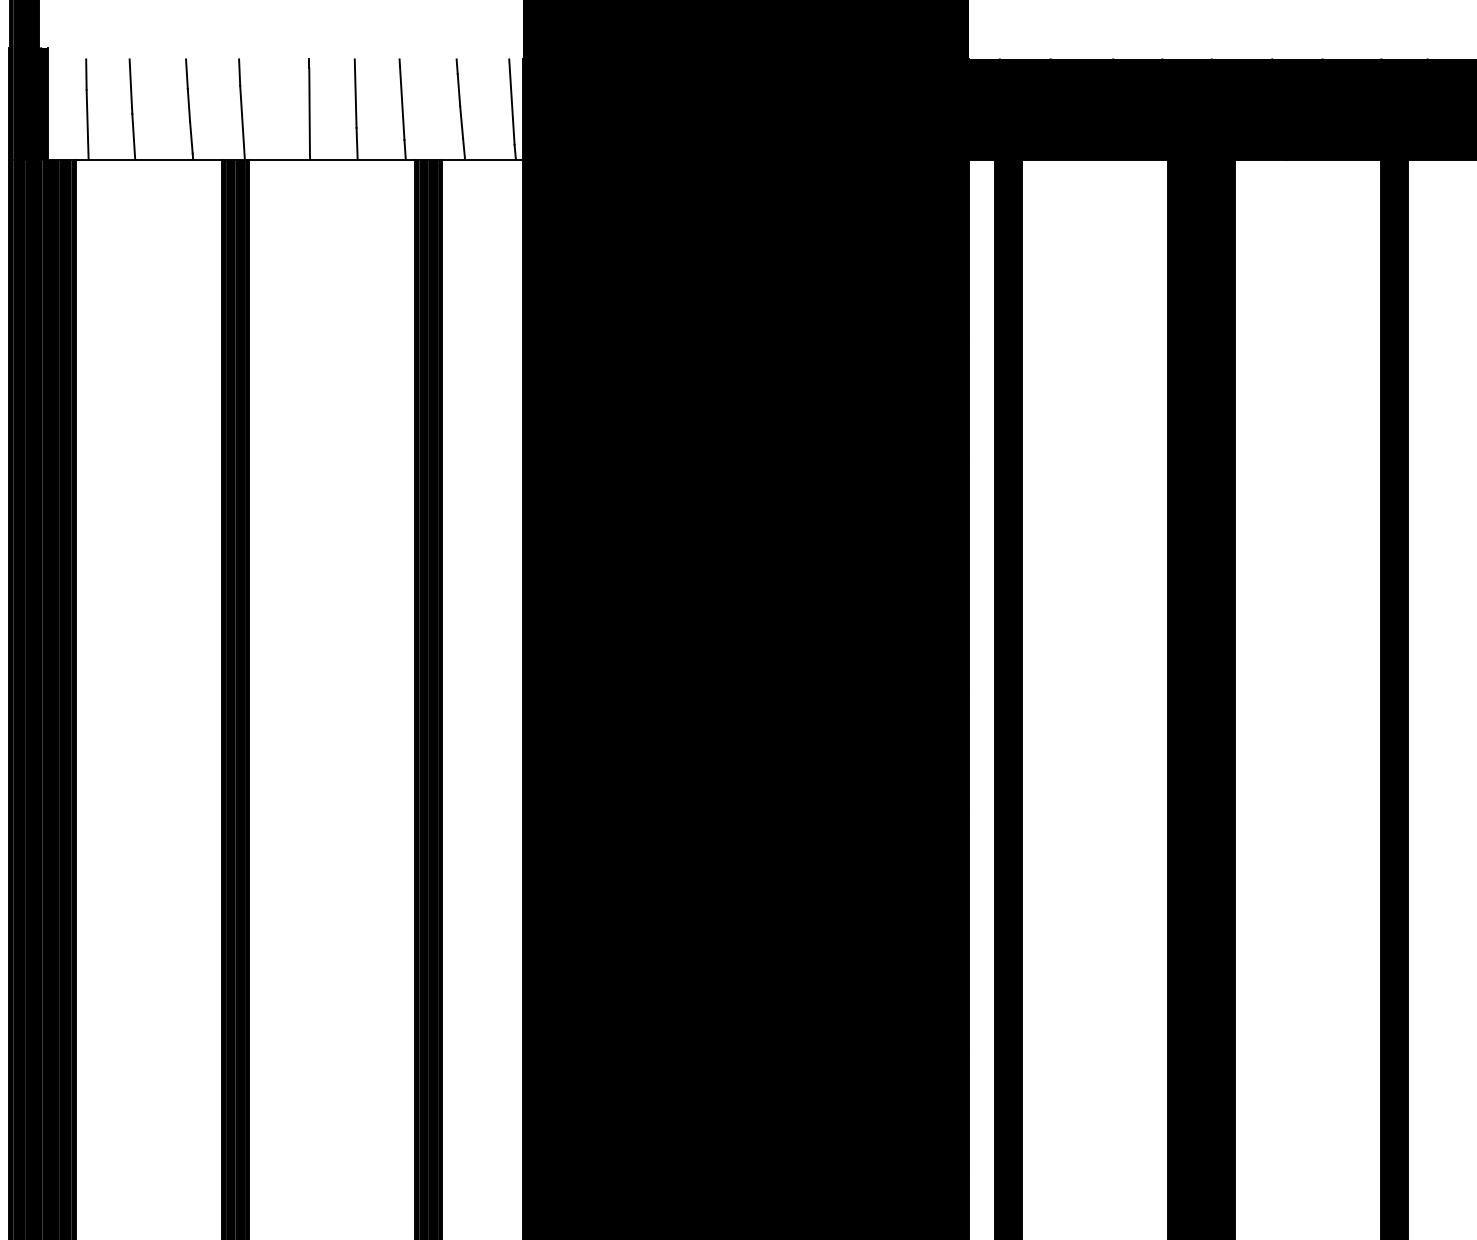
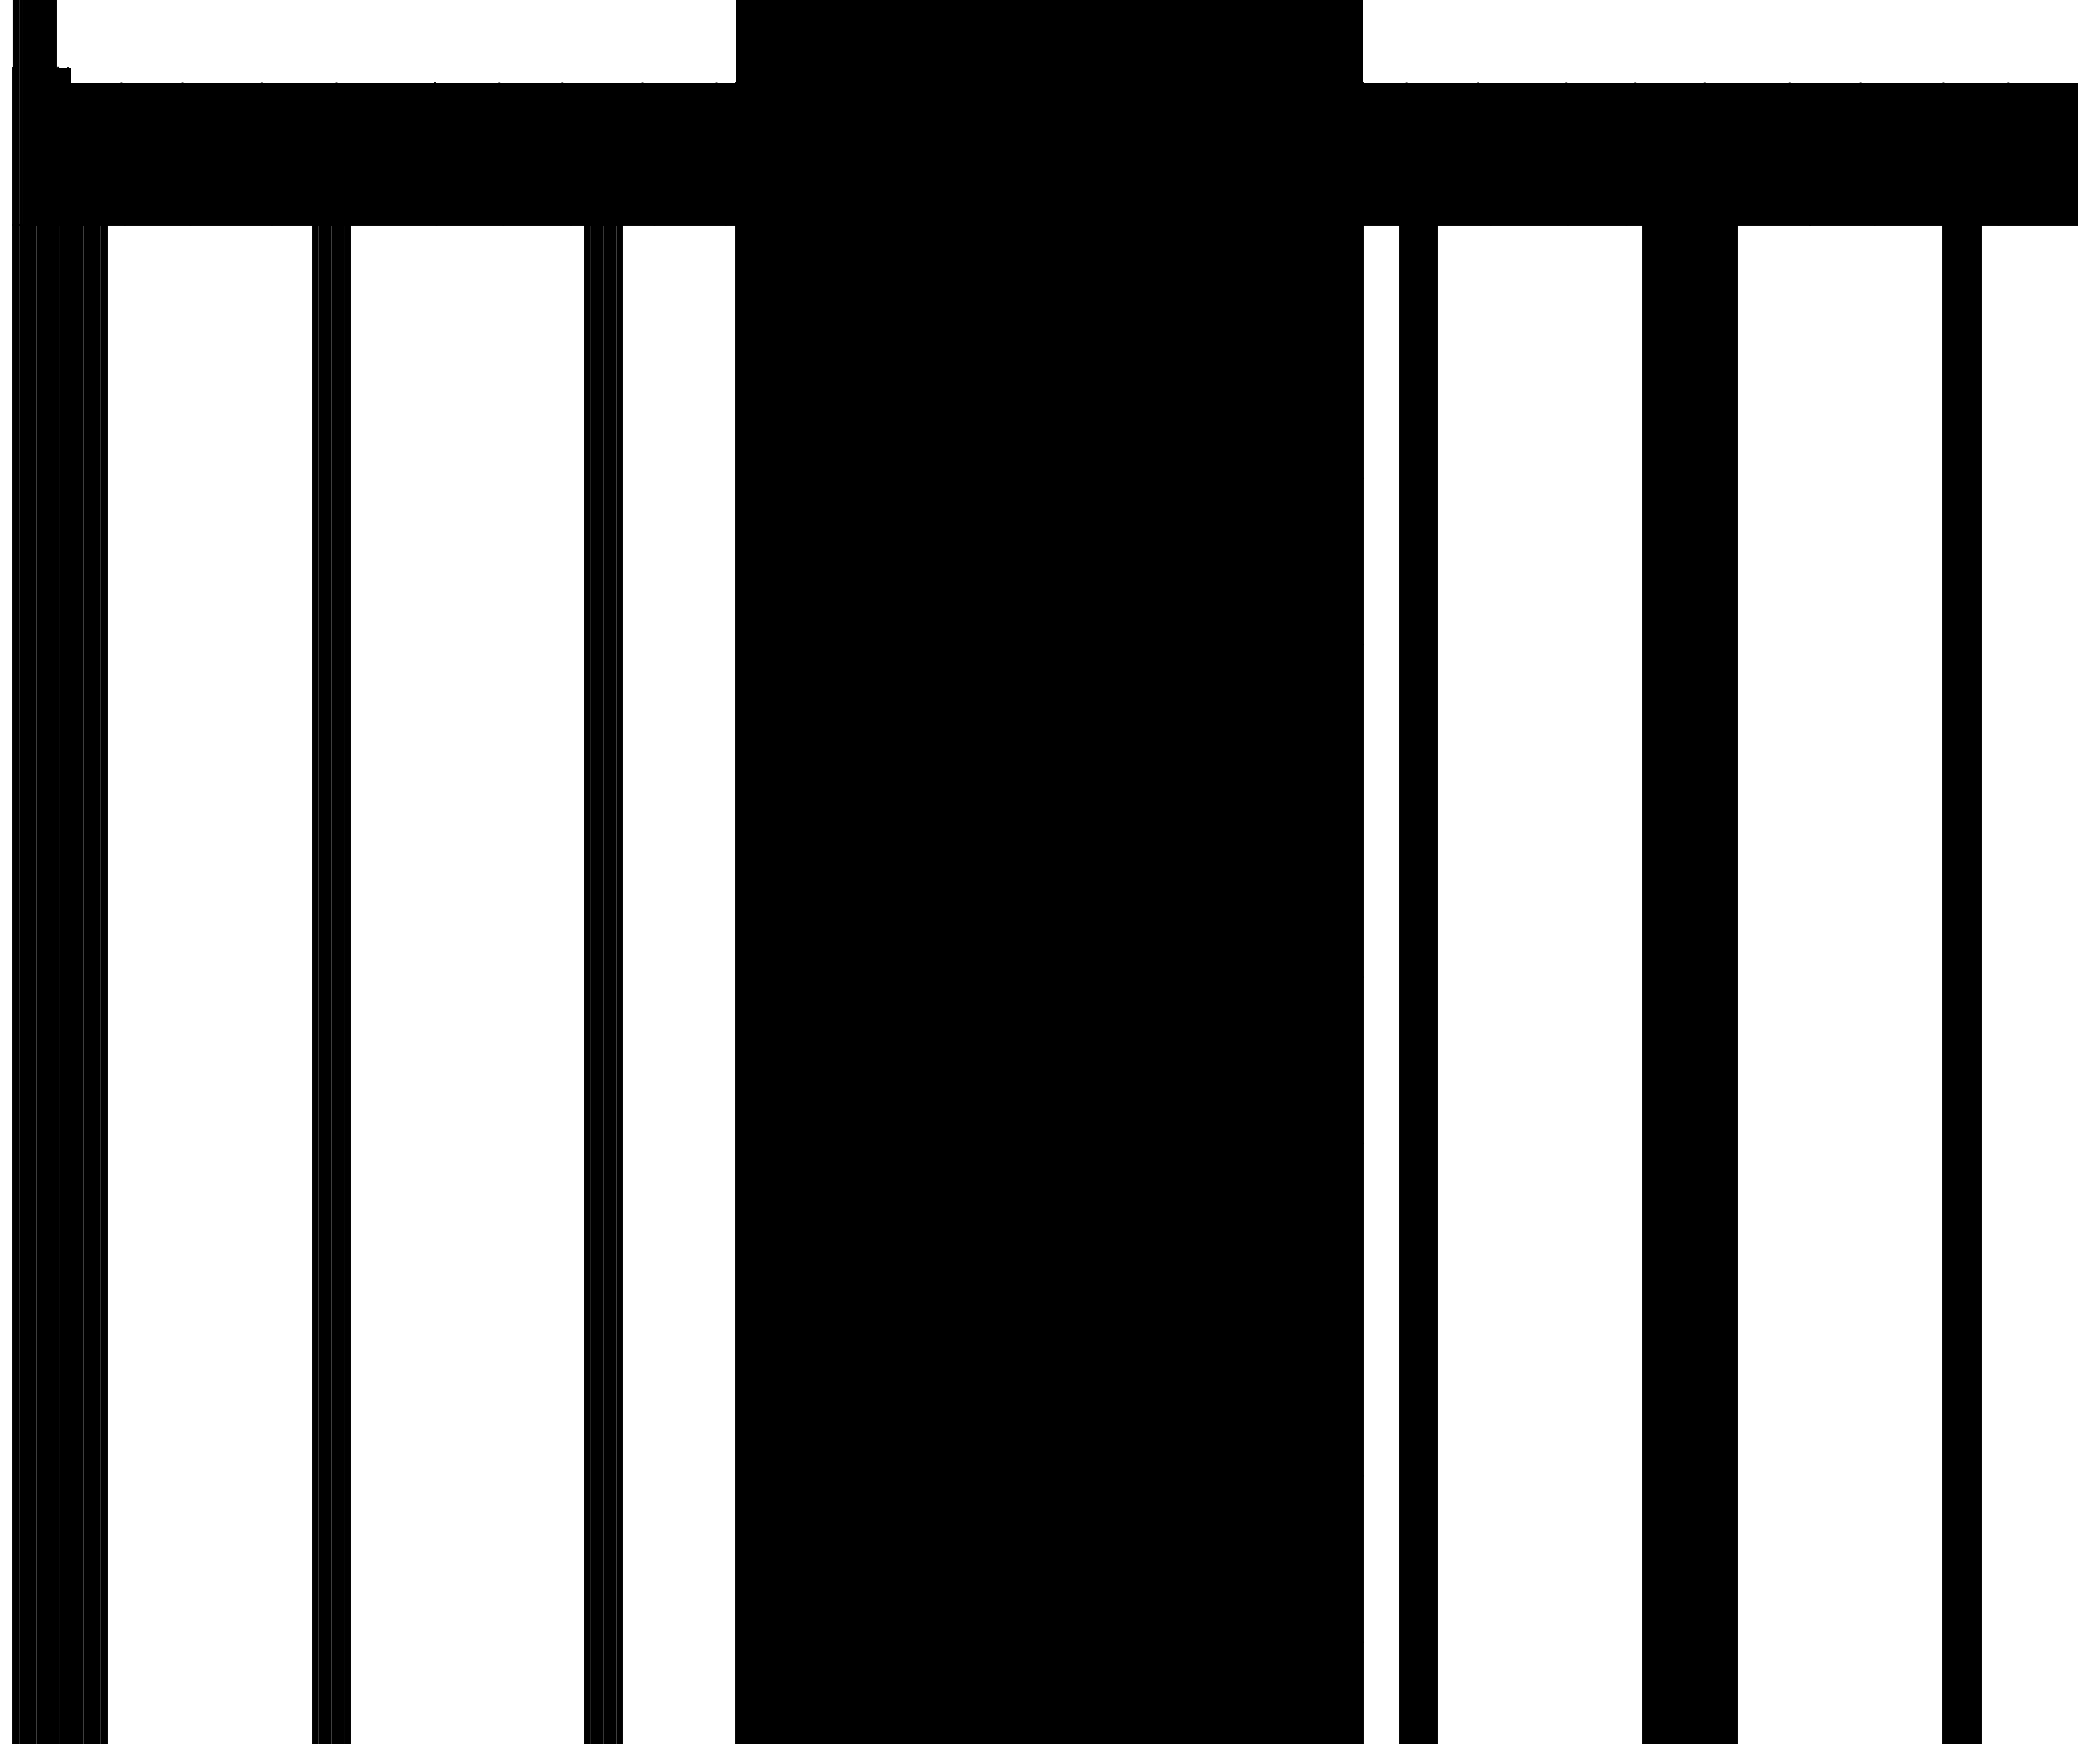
fill: (286, 103) -> (402, 145), added

